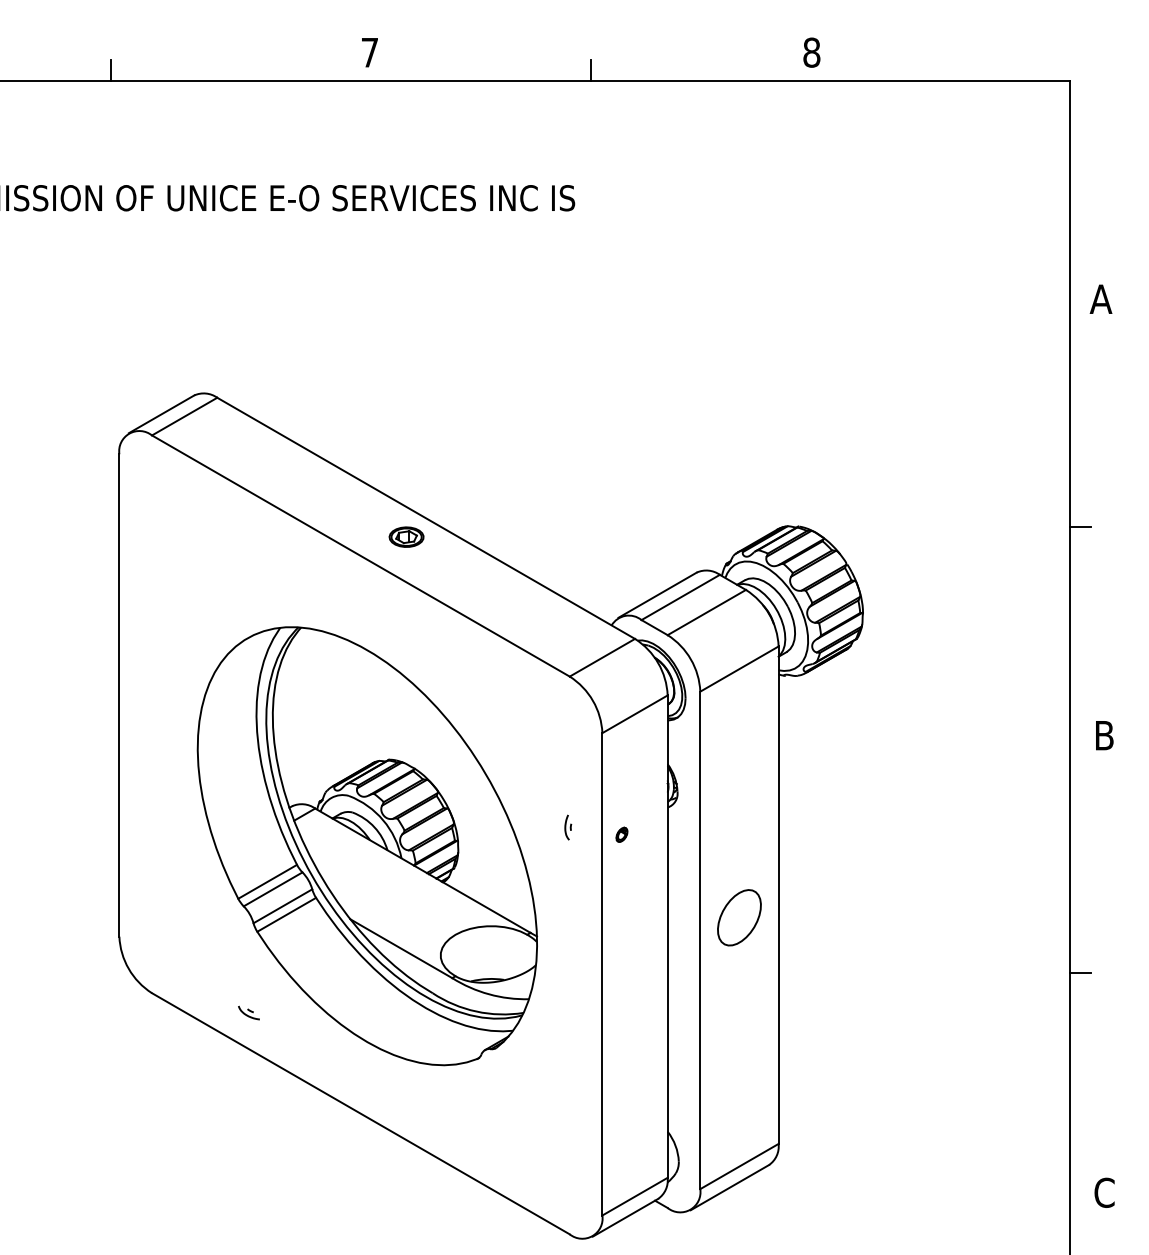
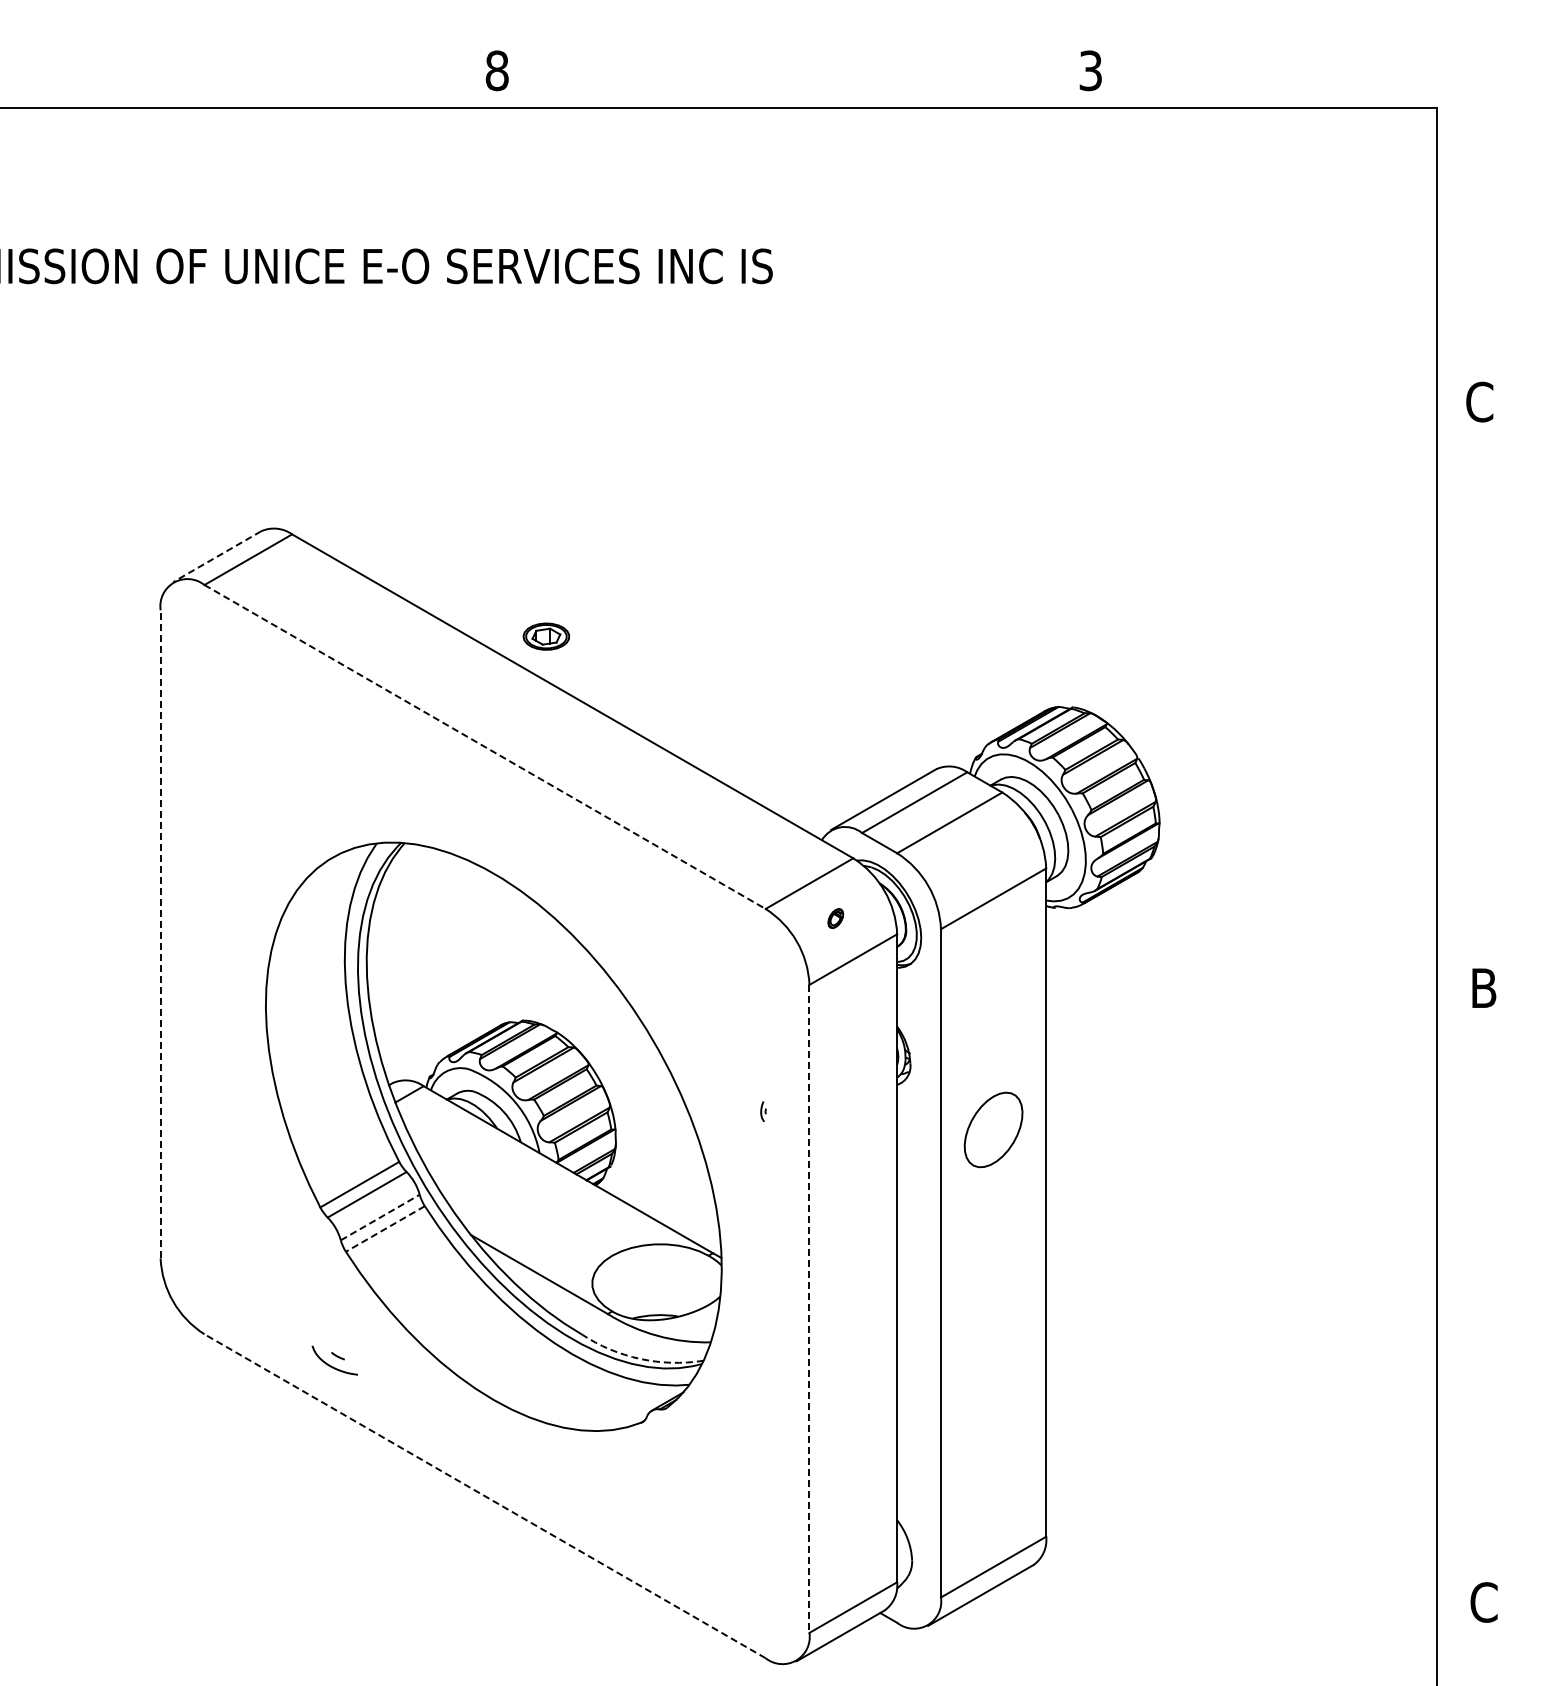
text: (369, 52) -> (496, 70), 7 -> 8
text: (811, 52) -> (1090, 70), 8 -> 3
line: (111, 70) -> (149, 94), removed
line: (590, 70) -> (793, 94), removed
text: (1101, 298) -> (1479, 401), A -> C
line: (161, 414) -> (217, 556), solid -> dashed
line: (1080, 526) -> (1451, 707), removed
part: (406, 537) -> (546, 636), moved
line: (361, 555) -> (485, 746), solid -> dashed
line: (119, 695) -> (160, 934), solid -> dashed
part: (568, 827) -> (763, 1111), size x0.6
part: (621, 834) -> (835, 918), moved
line: (283, 906) -> (380, 1217), solid -> dashed
line: (286, 914) -> (385, 1228), solid -> dashed
part: (739, 917) -> (993, 1129), moved
line: (1080, 972) -> (1451, 1306), removed
line: (602, 974) -> (809, 1308), solid -> dashed
arc: (476, 1011) -> (640, 1358), solid -> dashed
part: (248, 1012) -> (334, 1360), size x1.6
line: (361, 1113) -> (485, 1496), solid -> dashed

